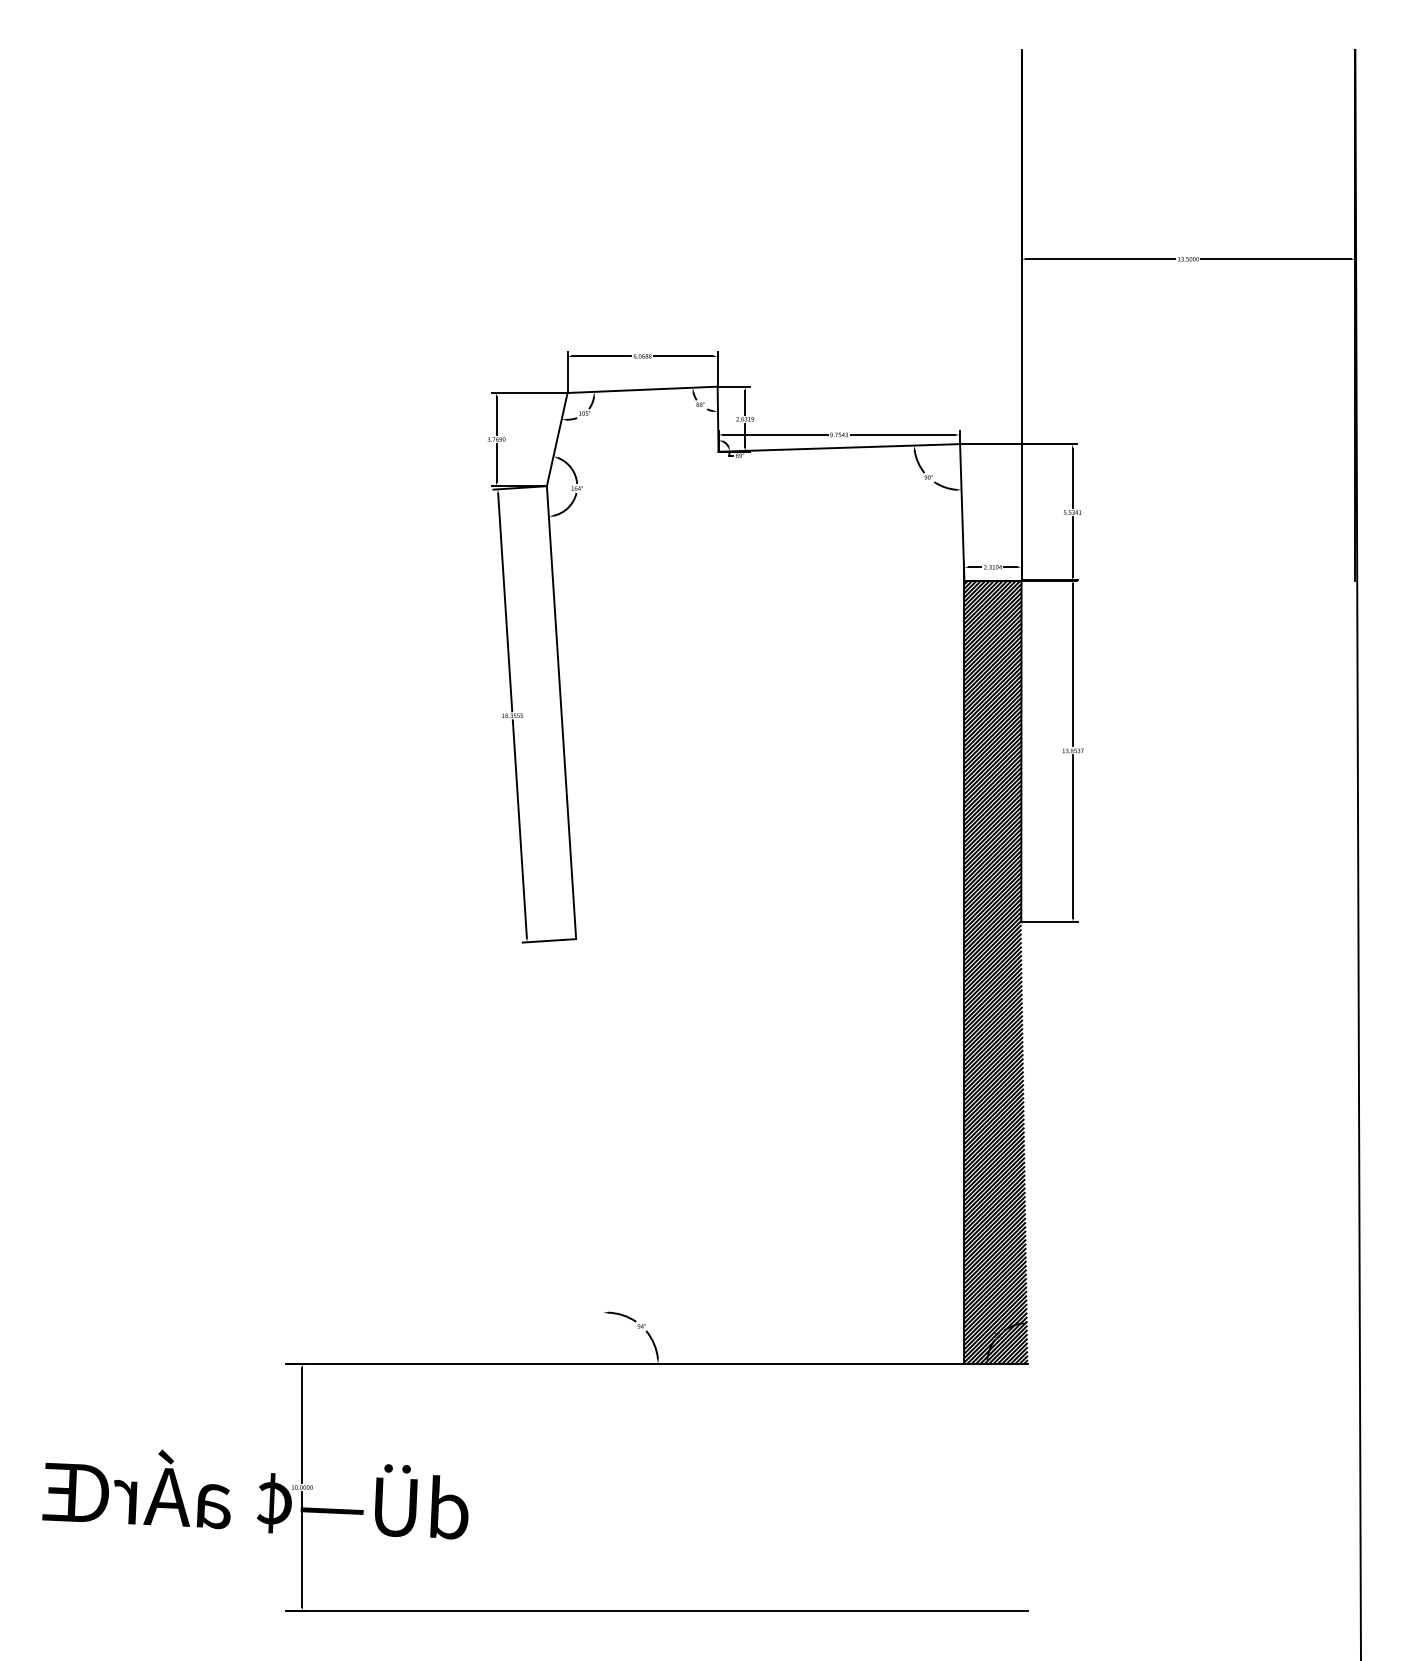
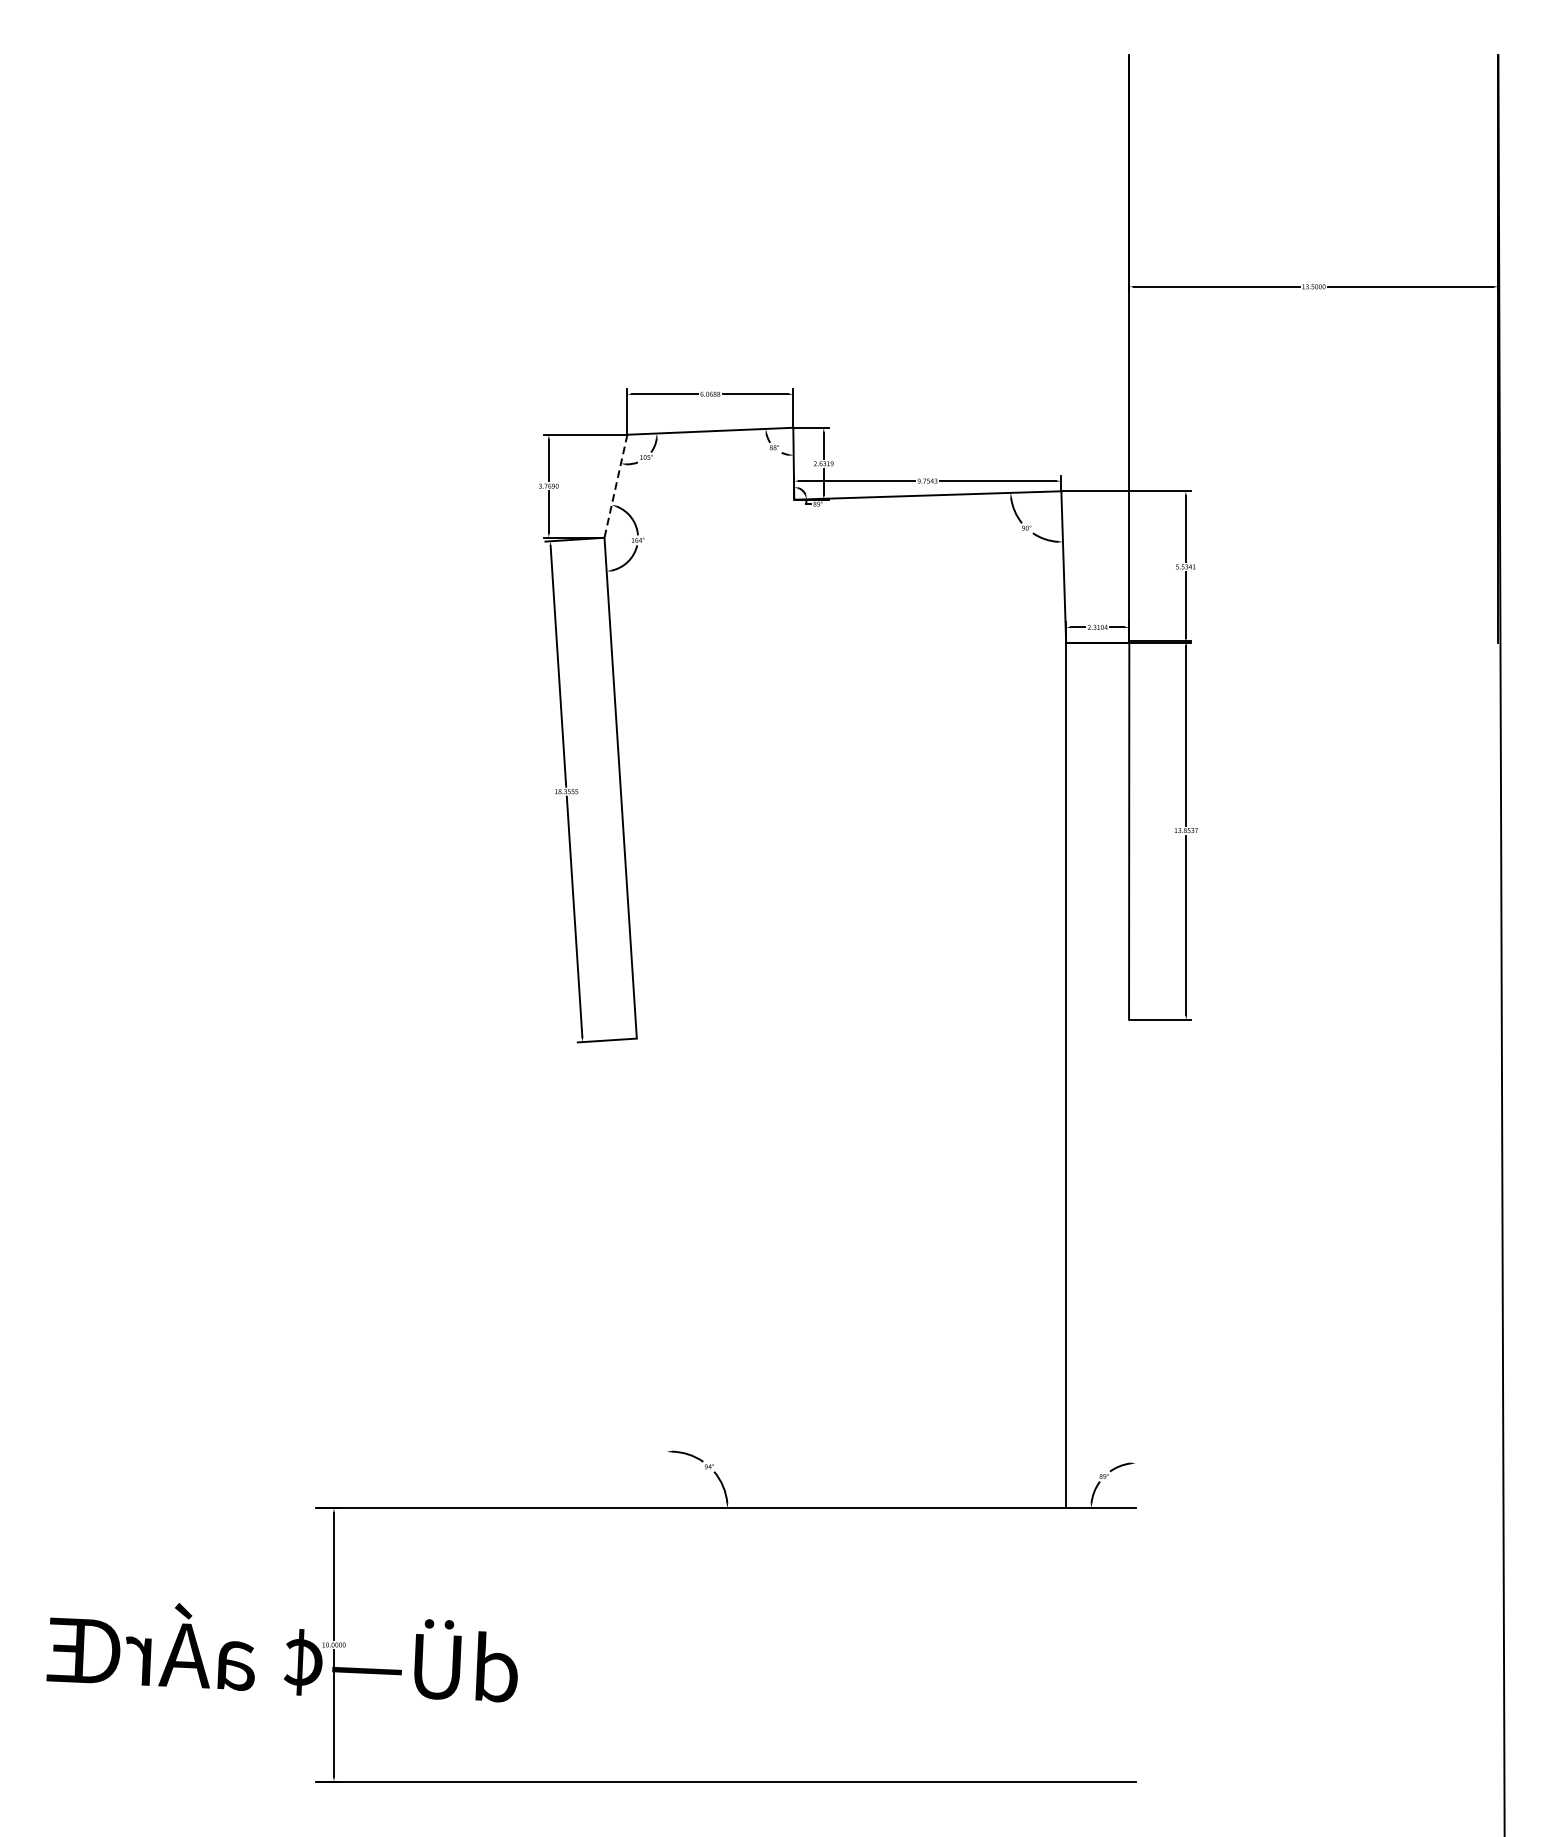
line: (557, 439) -> (616, 486), solid -> dashed
hatch: (995, 971) -> (1100, 1074), removed

